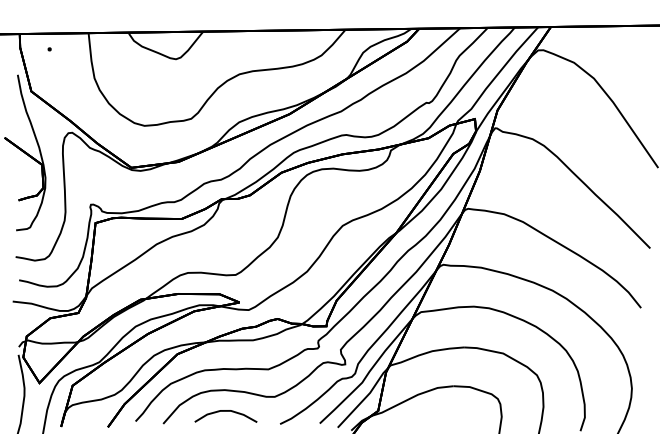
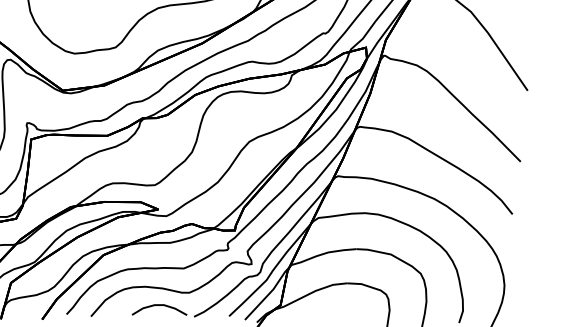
curve: (225, 411) -> (159, 305), moved

